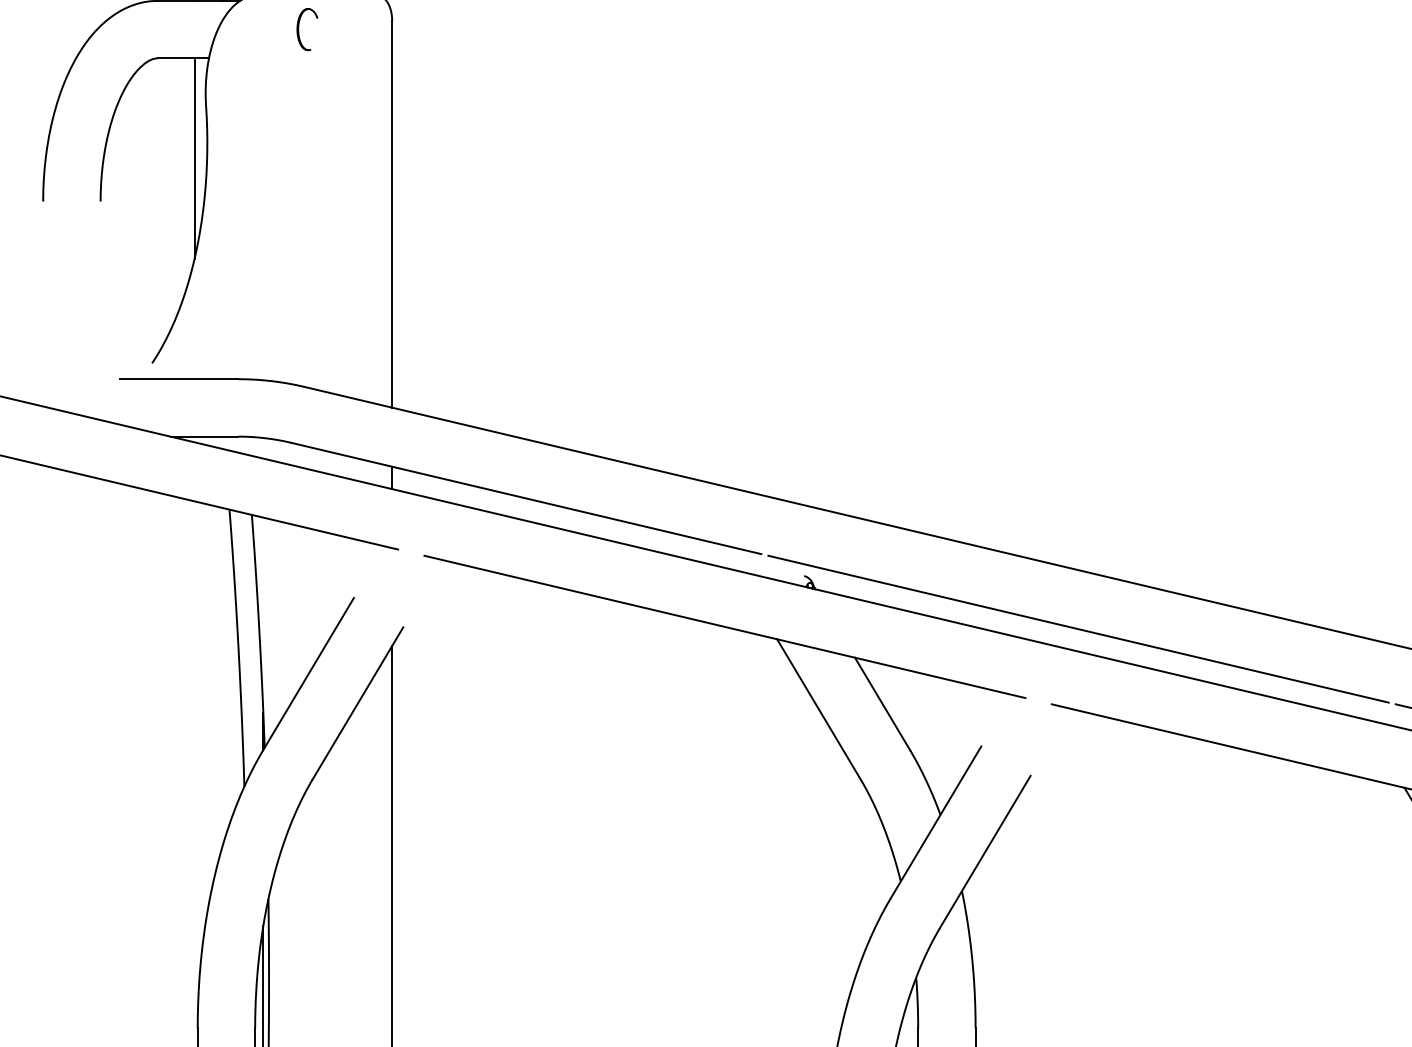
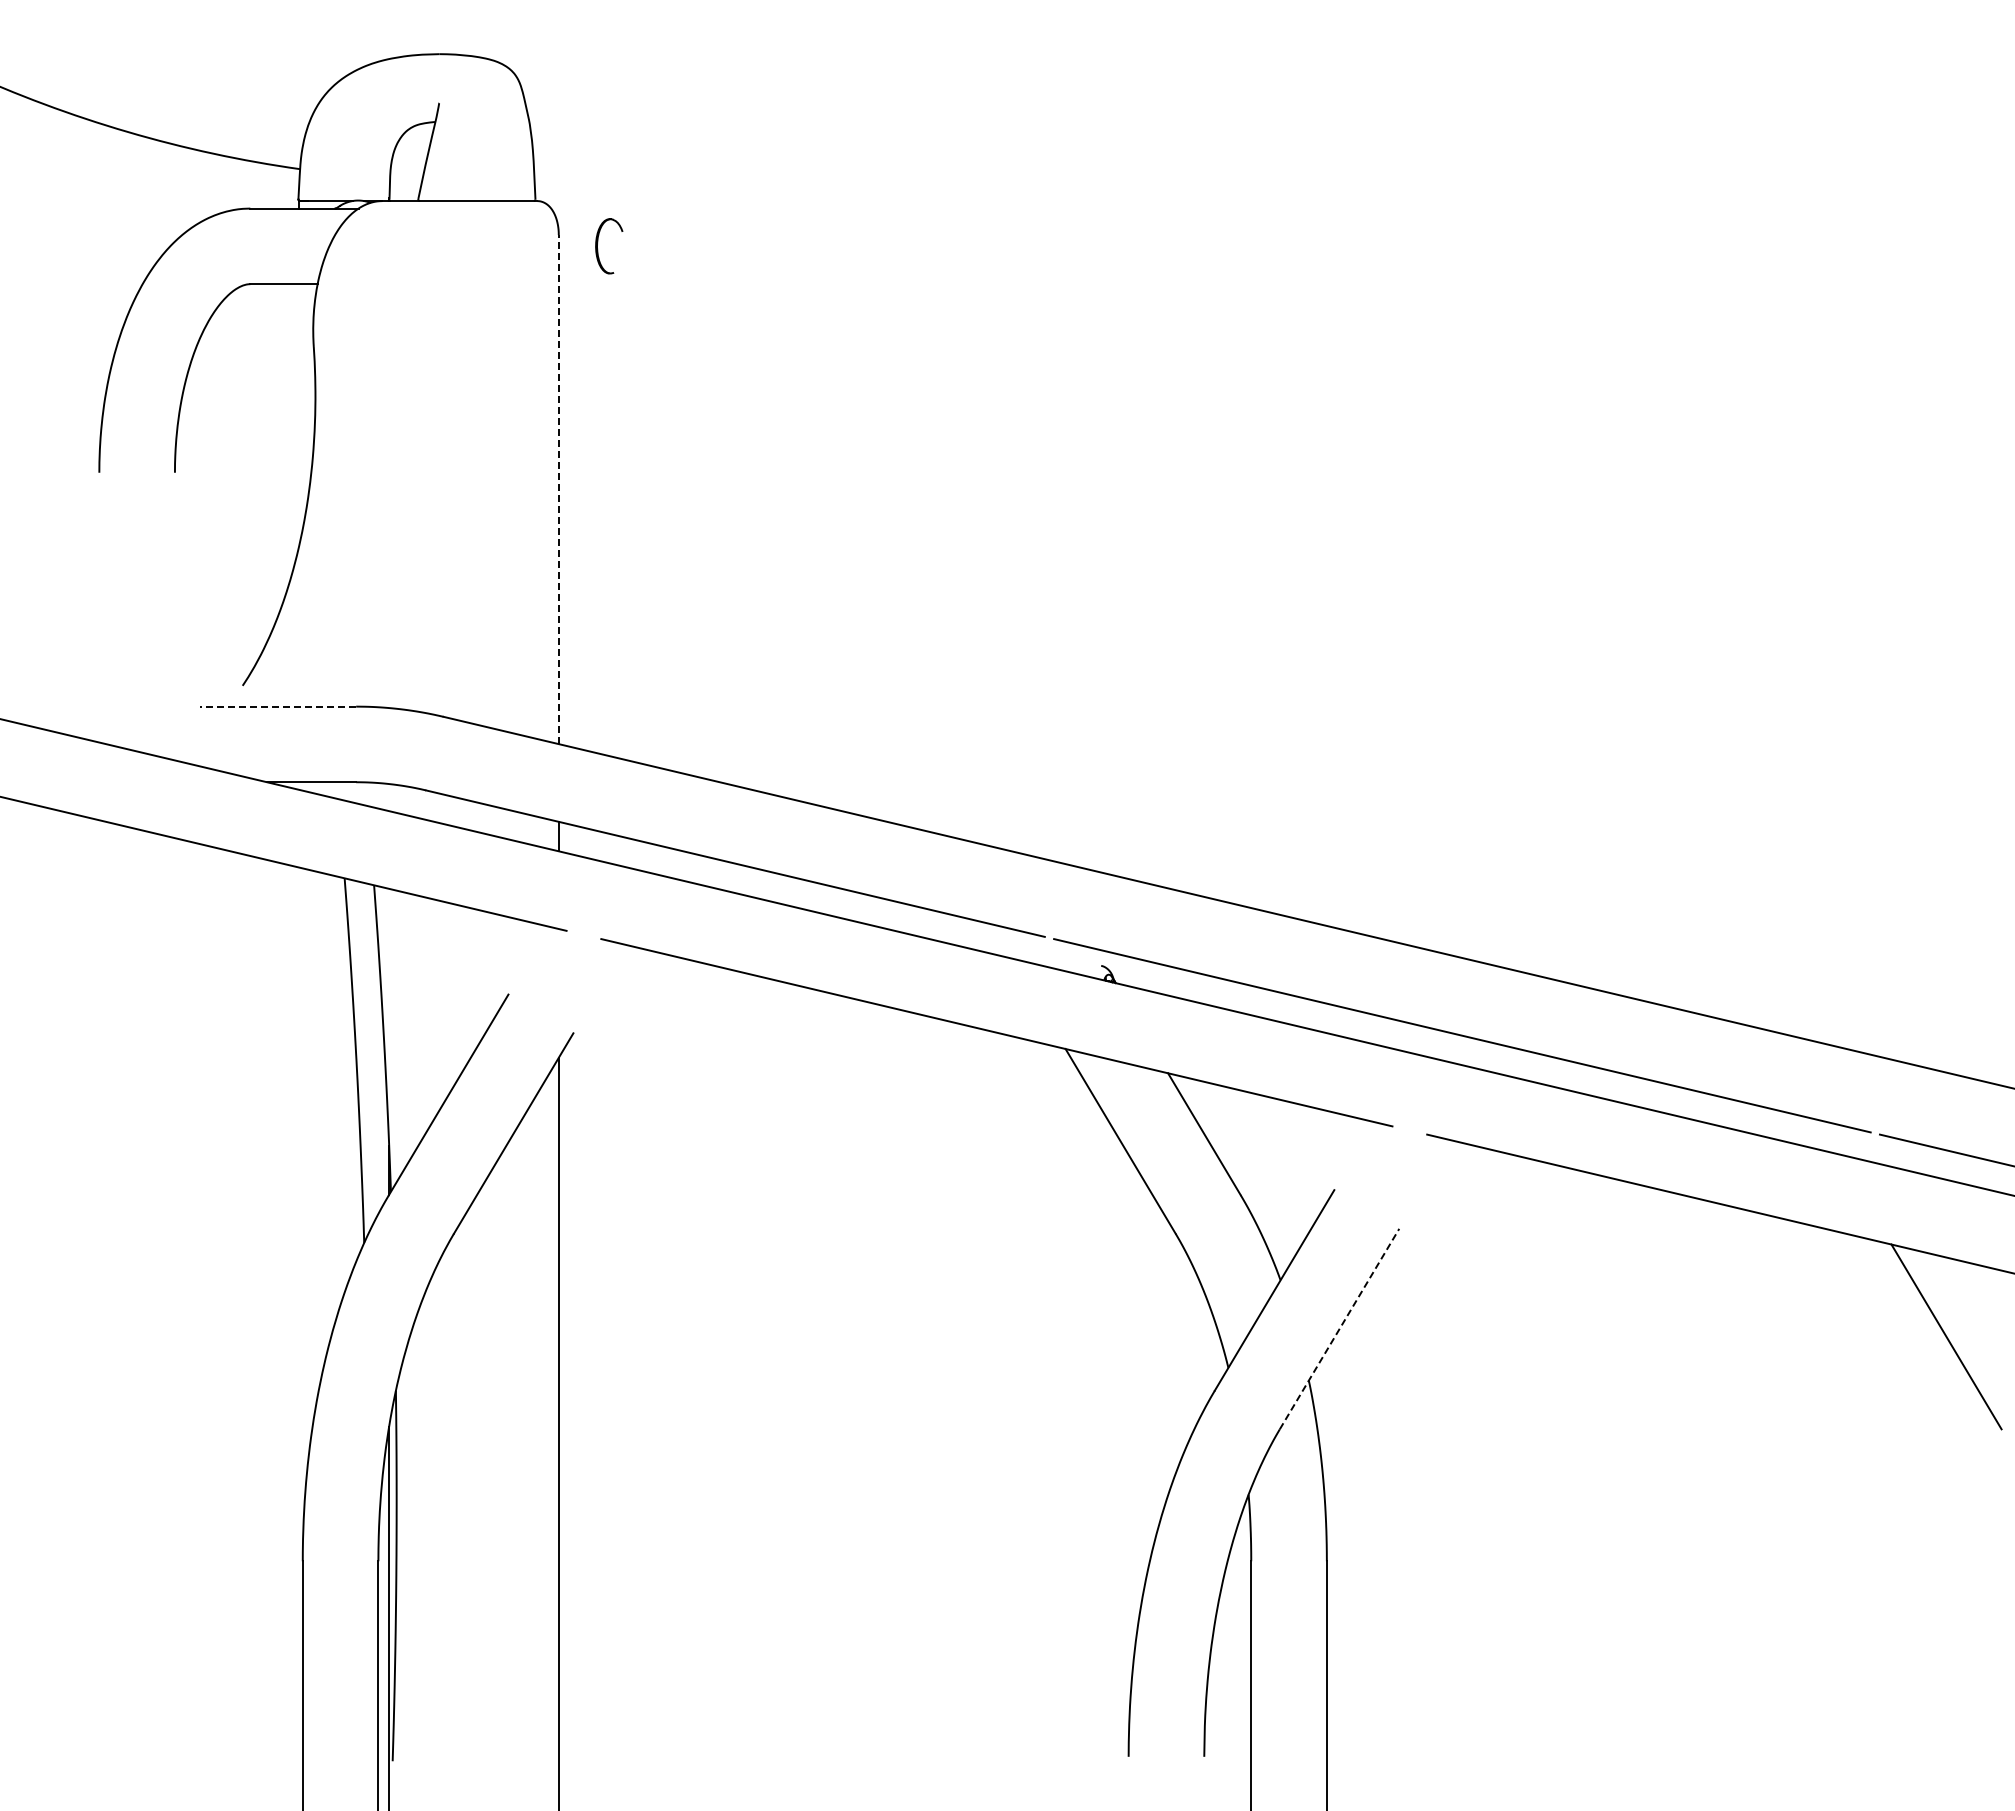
part: (299, 31) -> (598, 249), moved
line: (194, 158) -> (298, 416), removed
line: (391, 214) -> (558, 489), solid -> dashed
line: (178, 379) -> (277, 706), solid -> dashed
line: (985, 852) -> (1339, 1329), solid -> dashed

